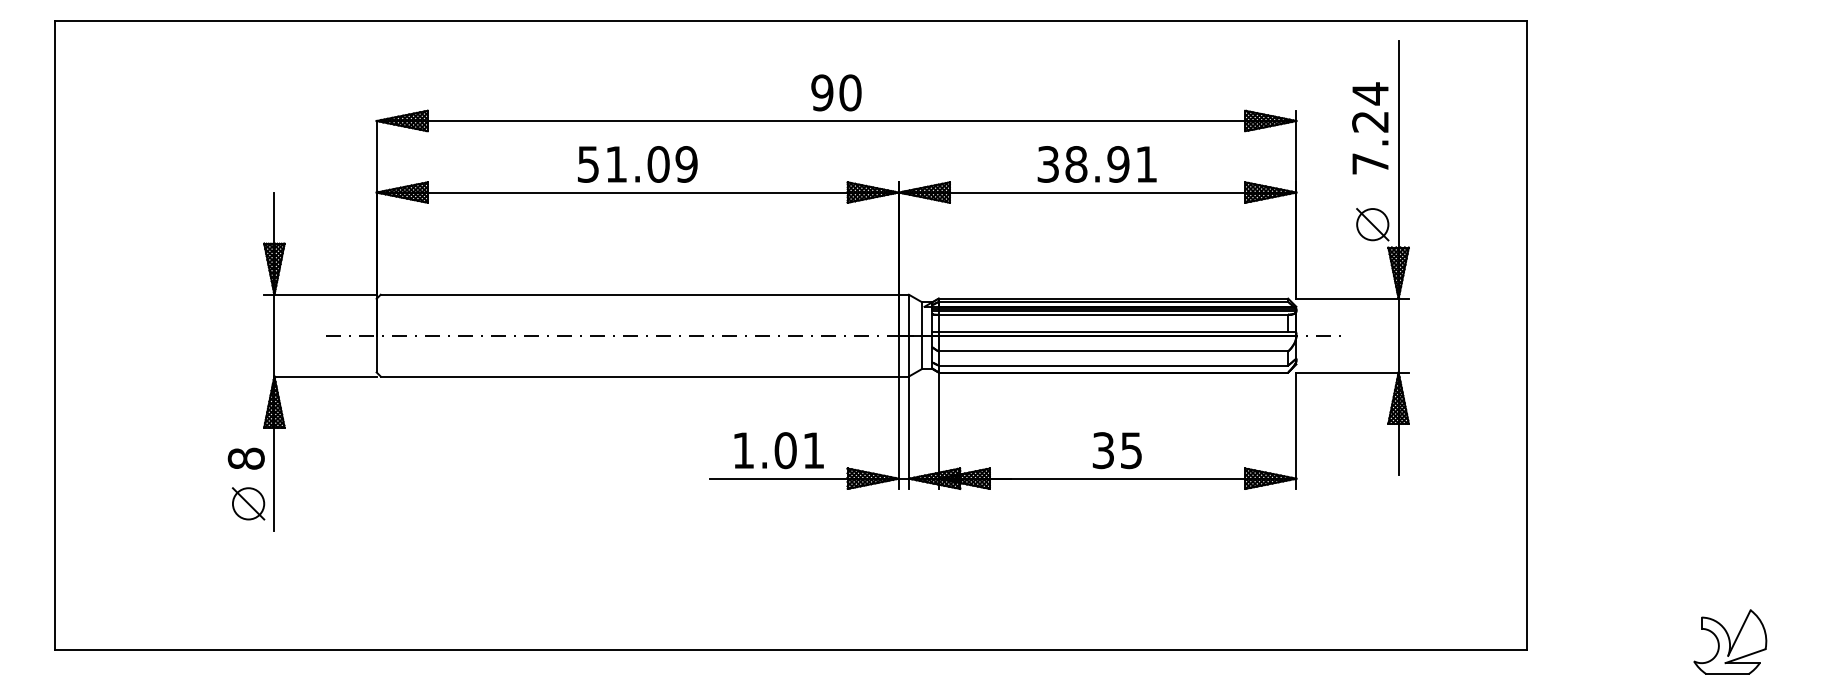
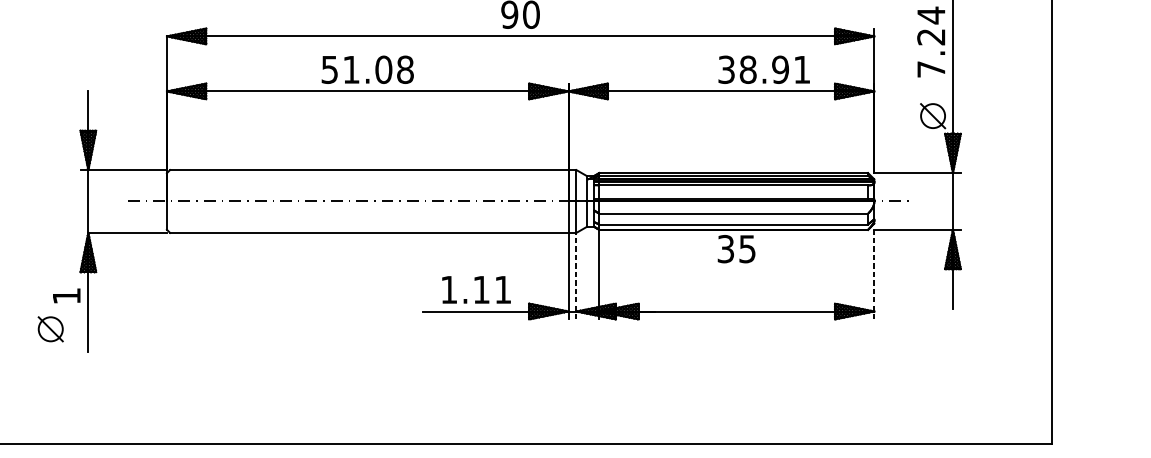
text: (686, 164) -> (405, 69), 51.09 -> 51.08
text: (1096, 164) -> (763, 69), moved
line: (1296, 430) -> (874, 274), solid -> dashed
line: (909, 432) -> (576, 275), solid -> dashed
text: (785, 450) -> (481, 289), 1.01 -> 1.11
text: (1116, 450) -> (735, 249), moved
text: (245, 458) -> (66, 295), 8 -> 1
part: (248, 503) -> (50, 329), moved

